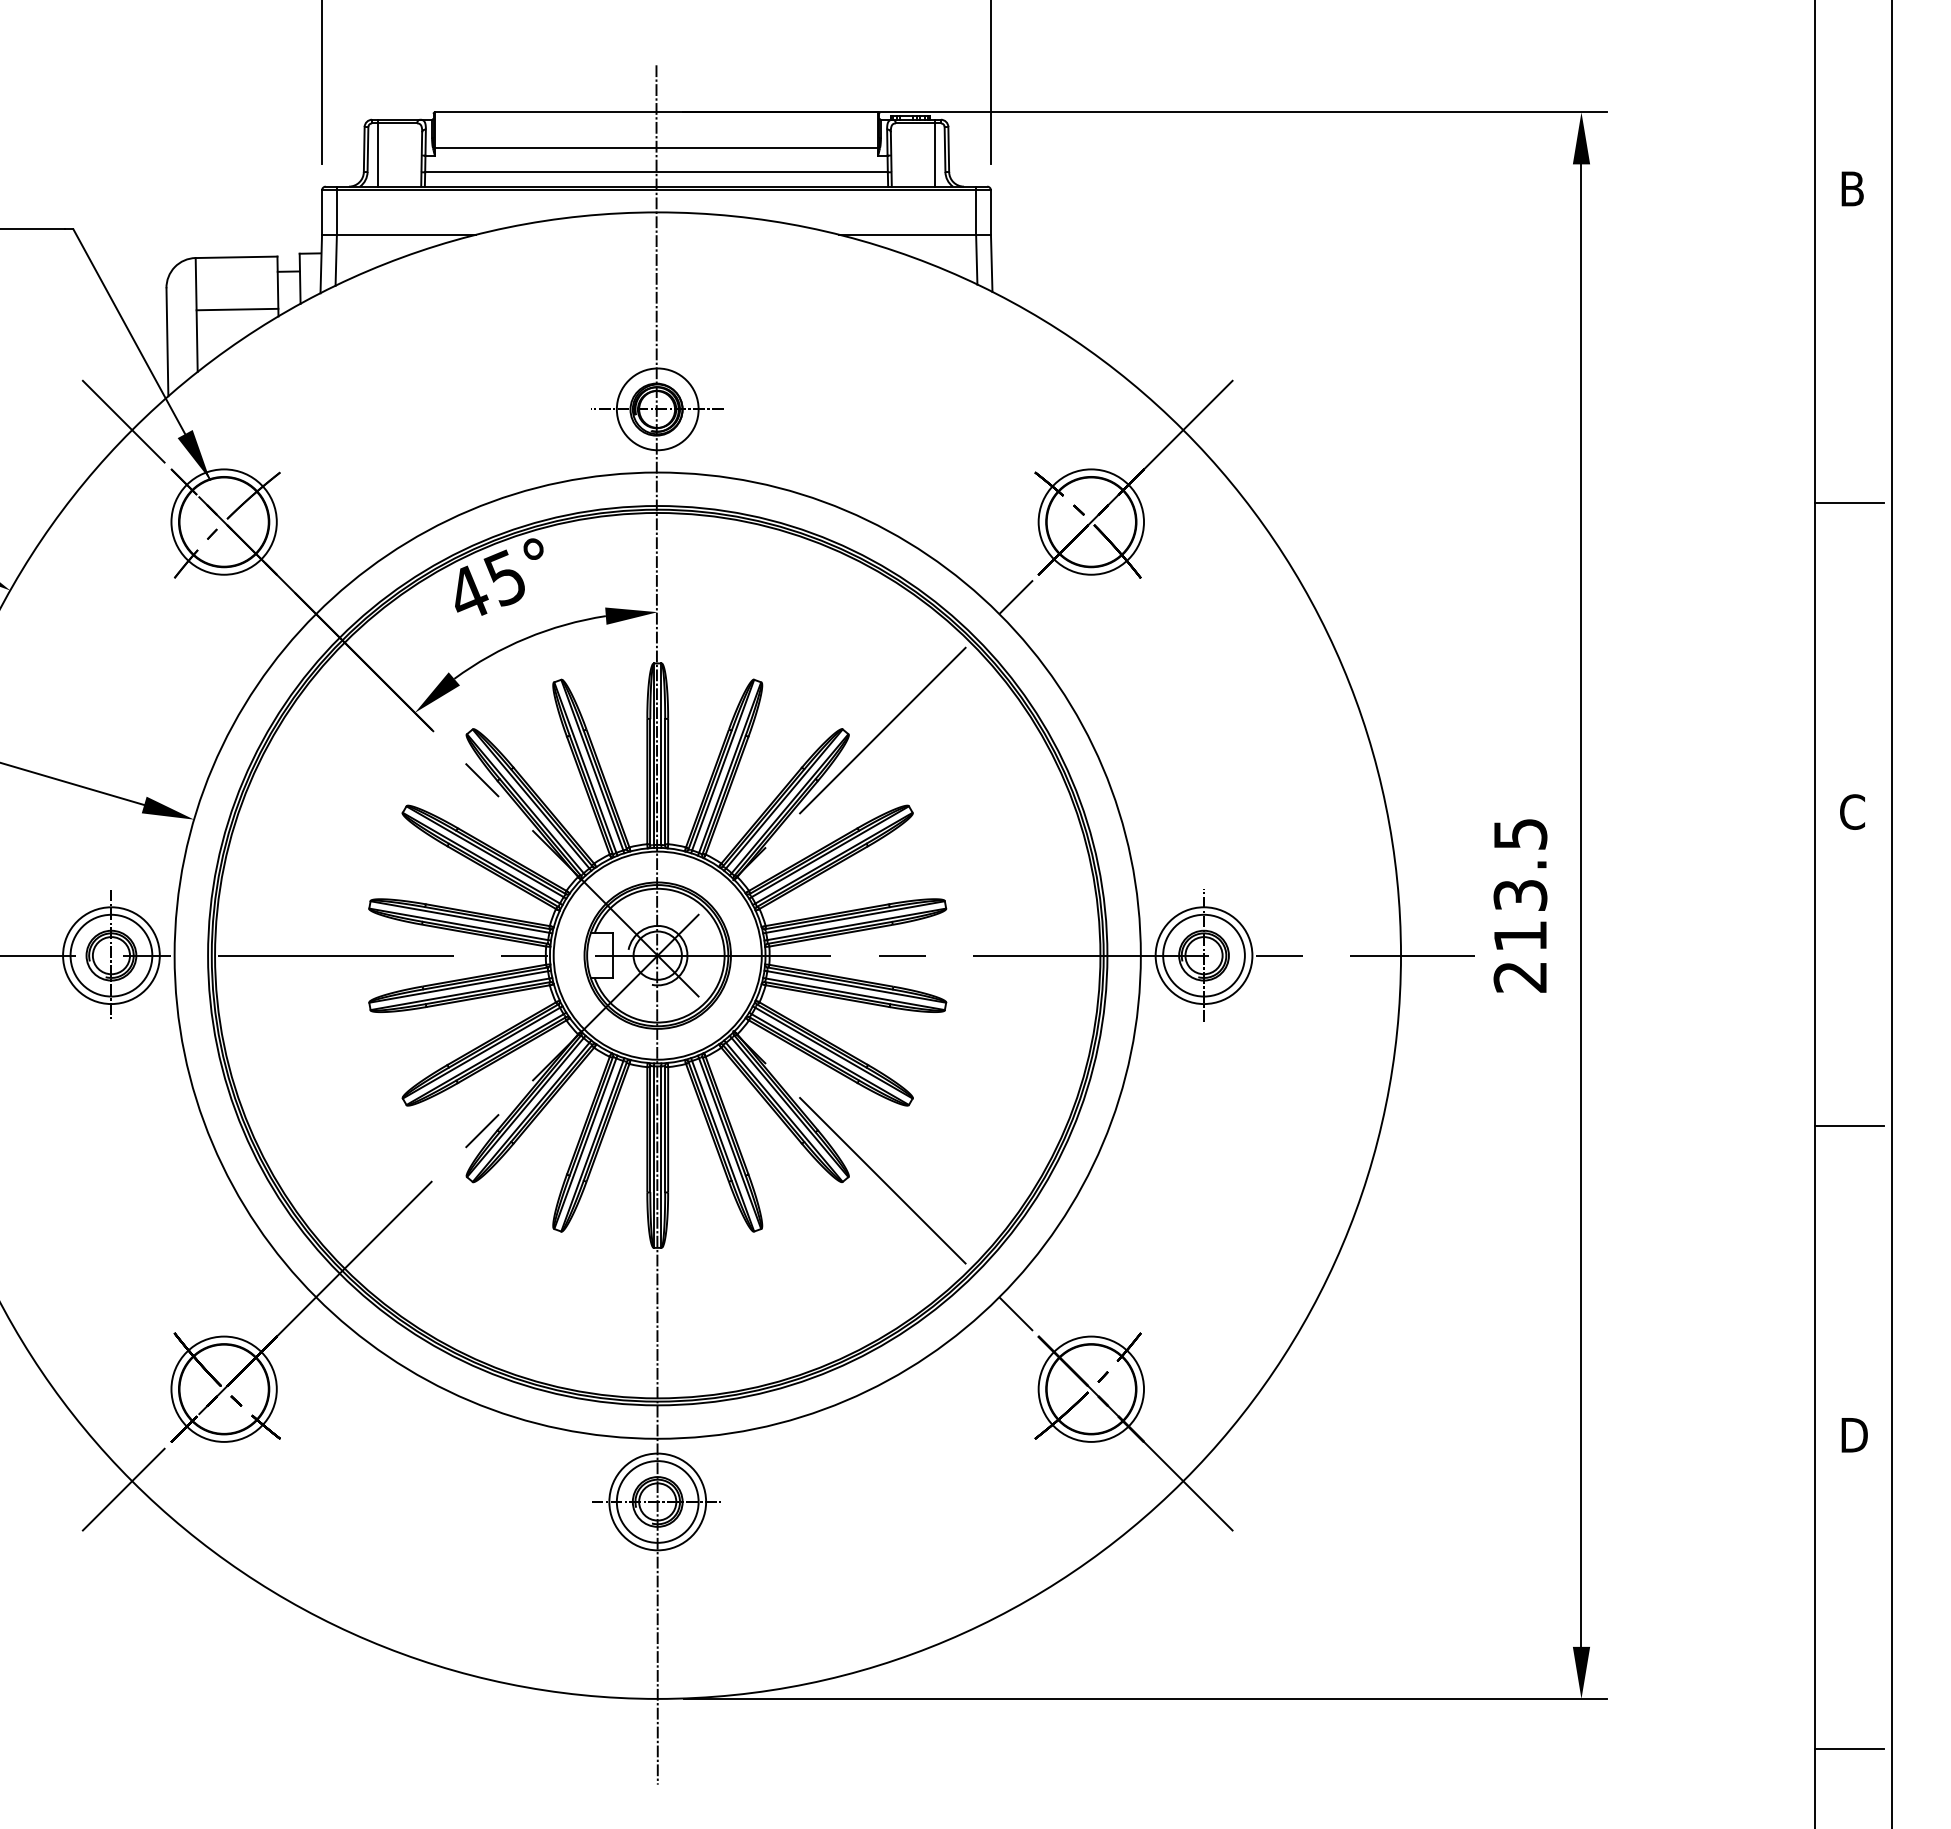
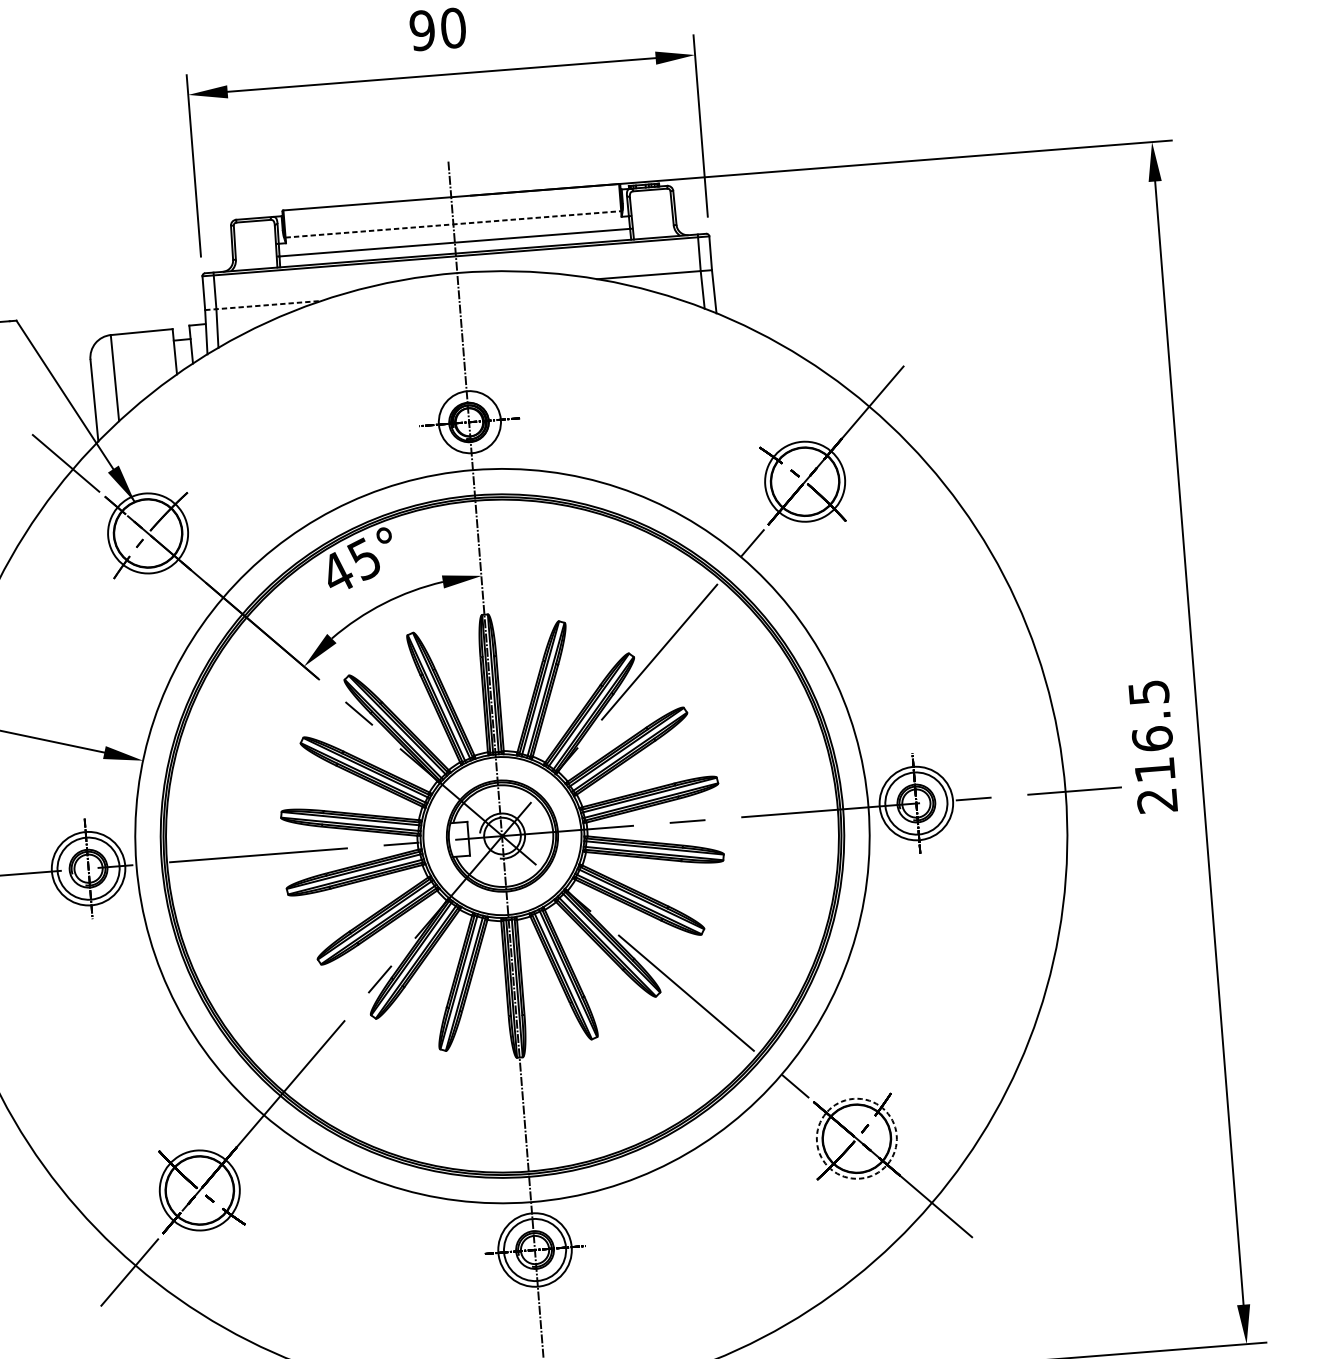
line: (657, 148) -> (454, 224), solid -> dashed
line: (377, 152) -> (242, 244), removed
line: (935, 152) -> (665, 211), removed
line: (399, 234) -> (263, 305), solid -> dashed
line: (237, 309) -> (145, 371), removed
text: (1520, 895) -> (1152, 739), 213.5 -> 216.5
circle: (1091, 1388) -> (856, 1138), solid -> dashed

